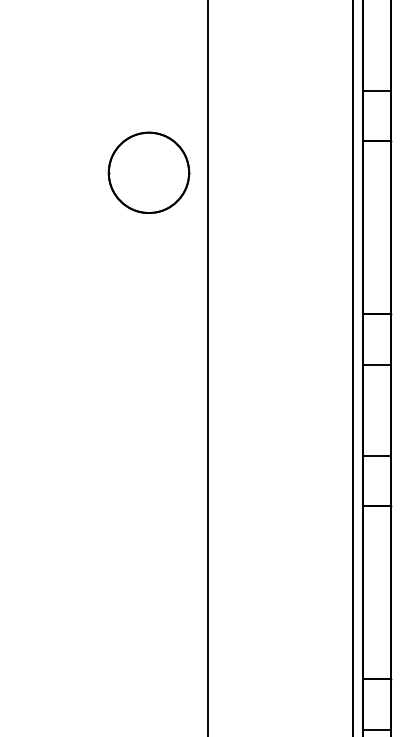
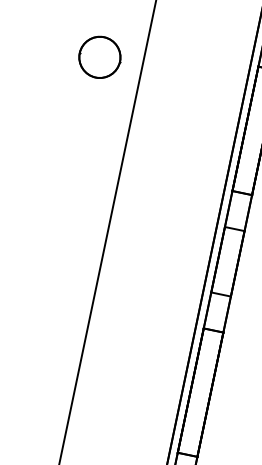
part: (148, 172) -> (99, 57), size x0.7

